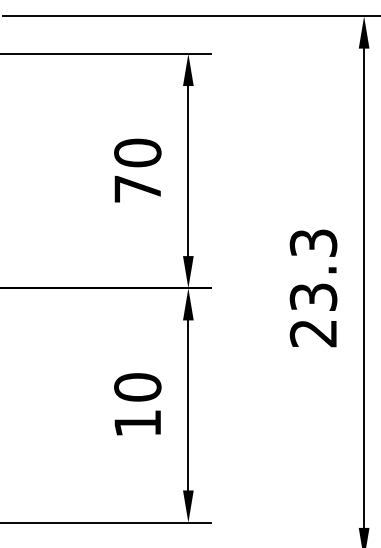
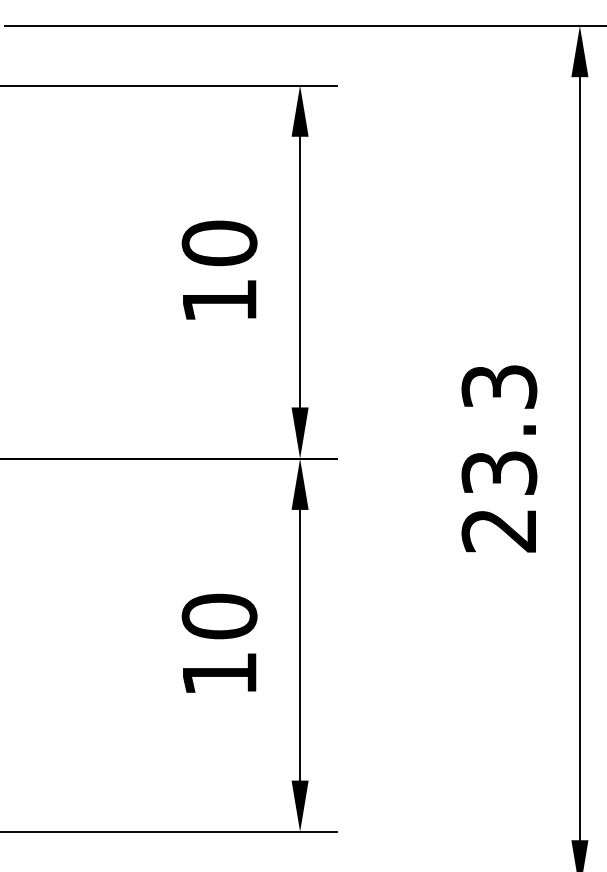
text: (137, 188) -> (219, 299), 70 -> 10

